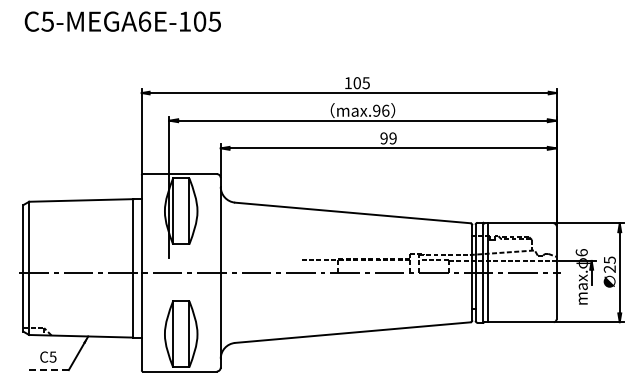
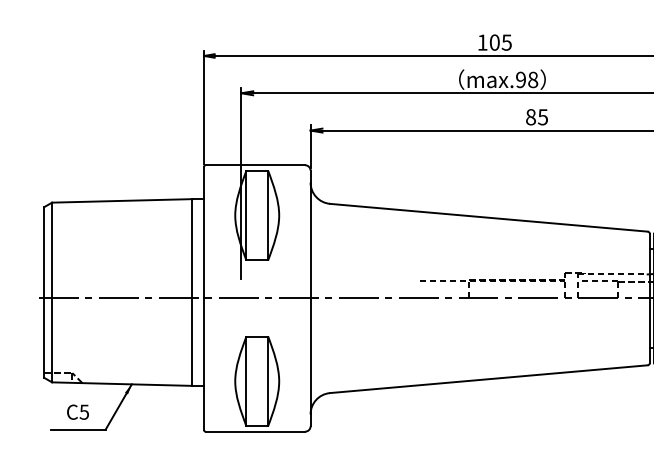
text: (385, 110) -> (532, 79), max.96 -> max.98
text: (388, 138) -> (536, 117), 99 -> 85
line: (48, 370) -> (78, 430), dashed -> solid

